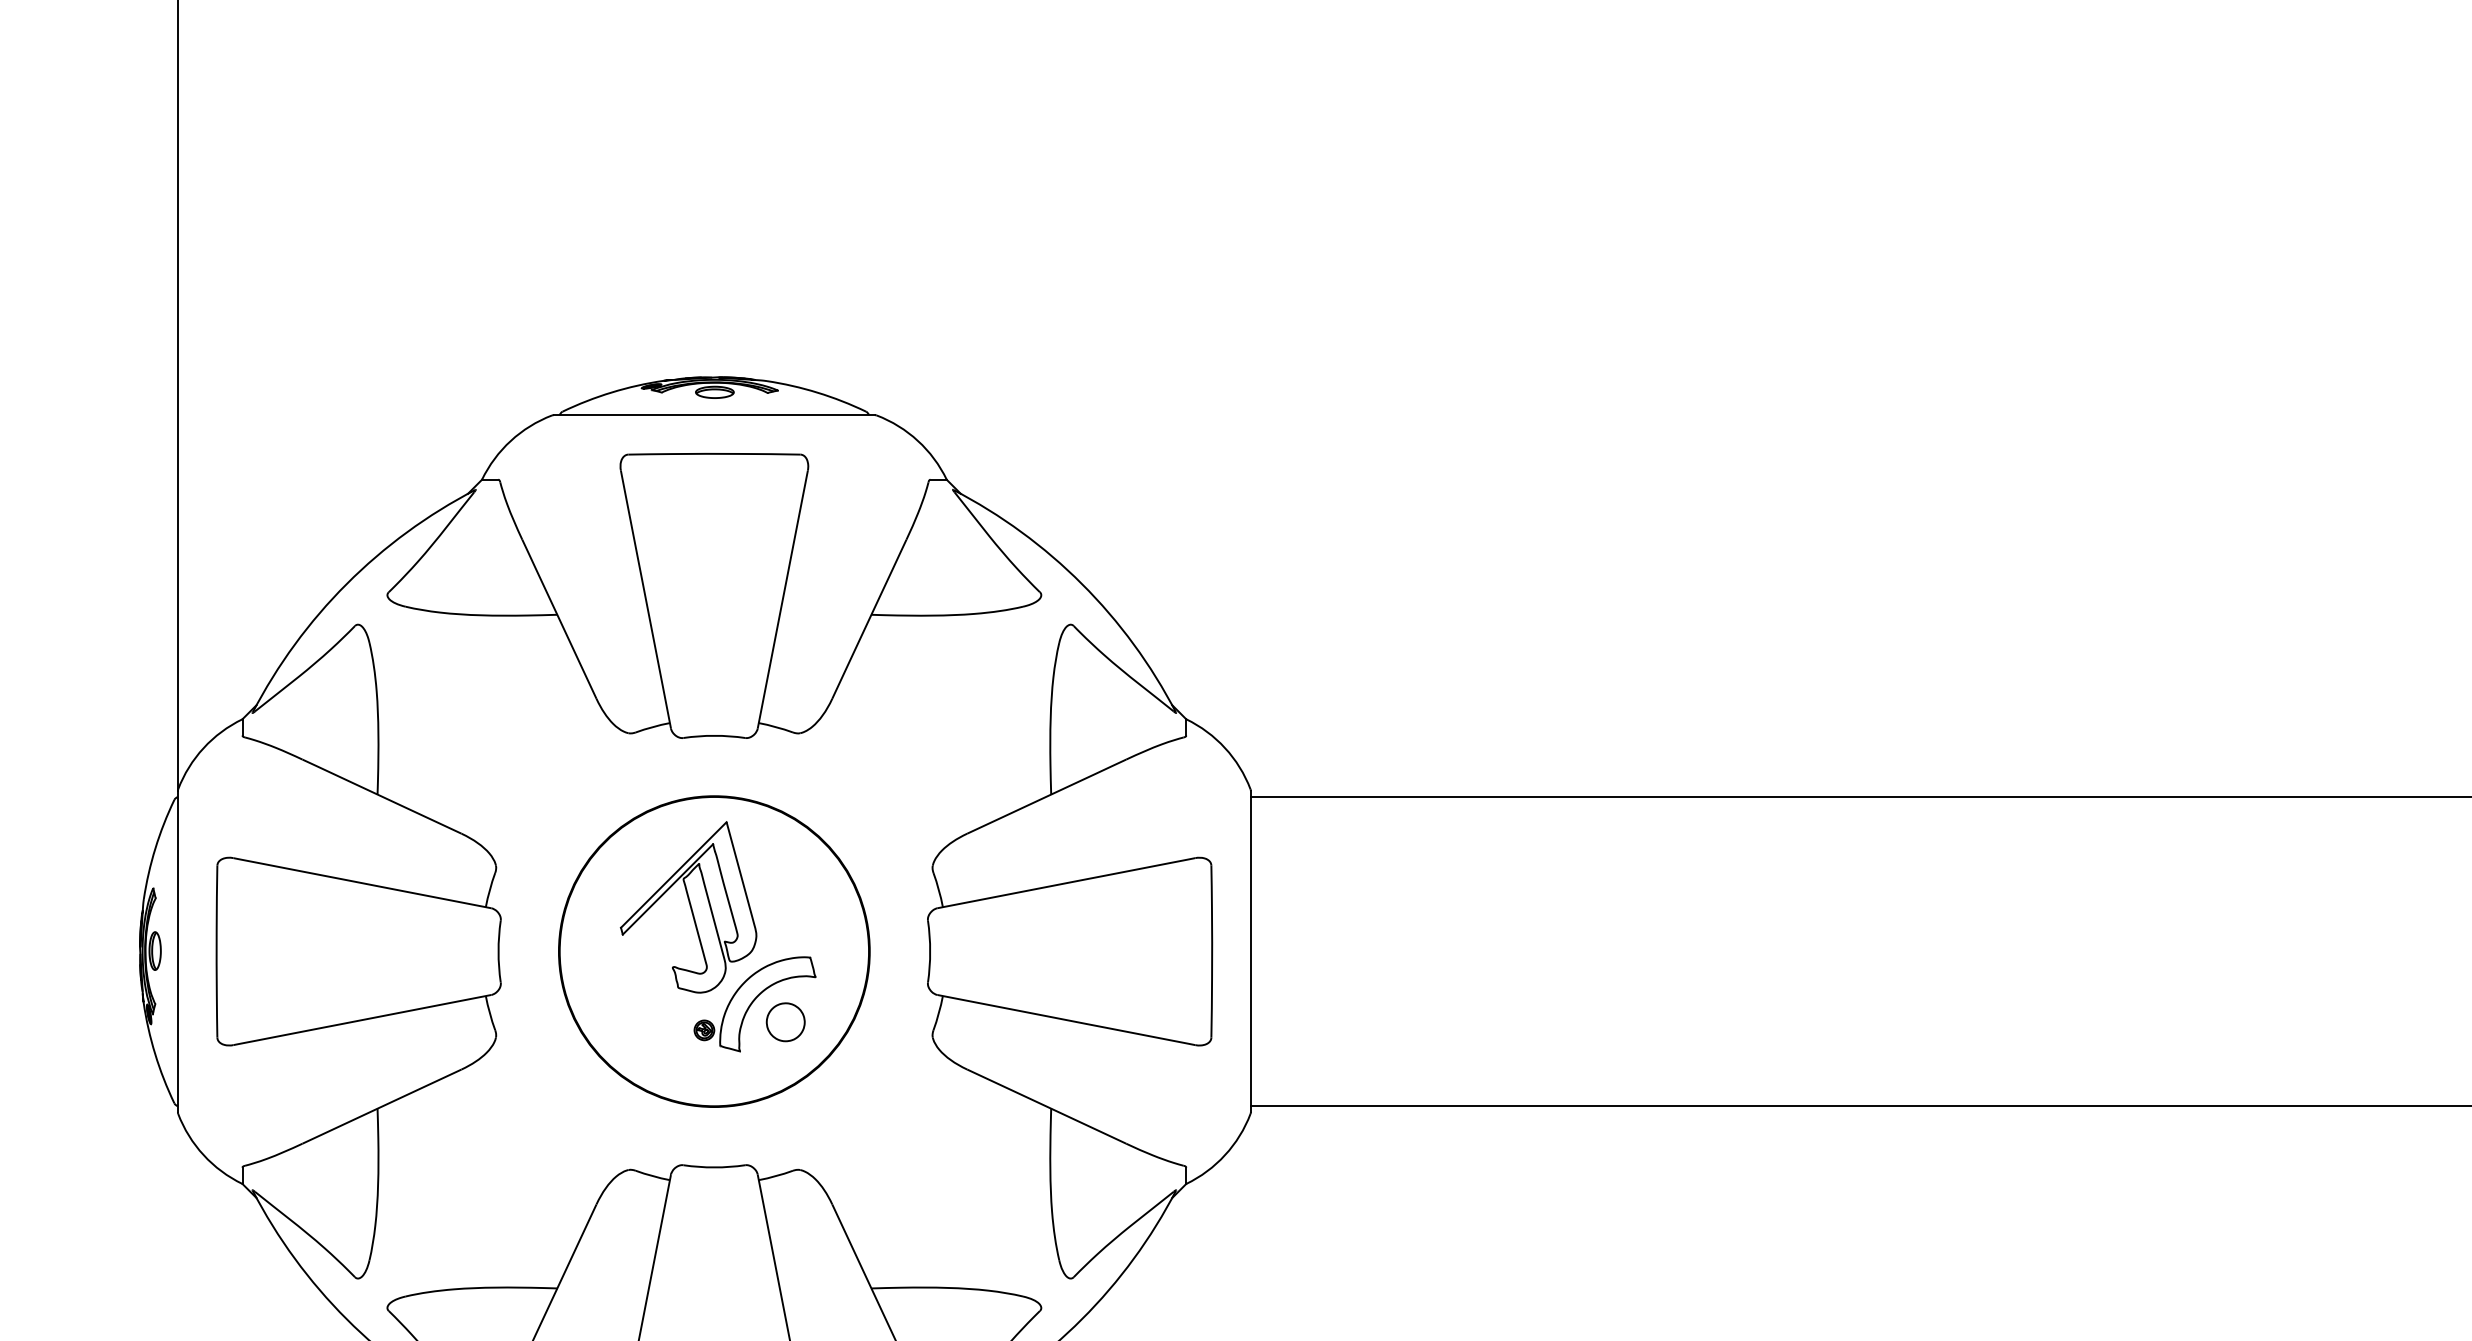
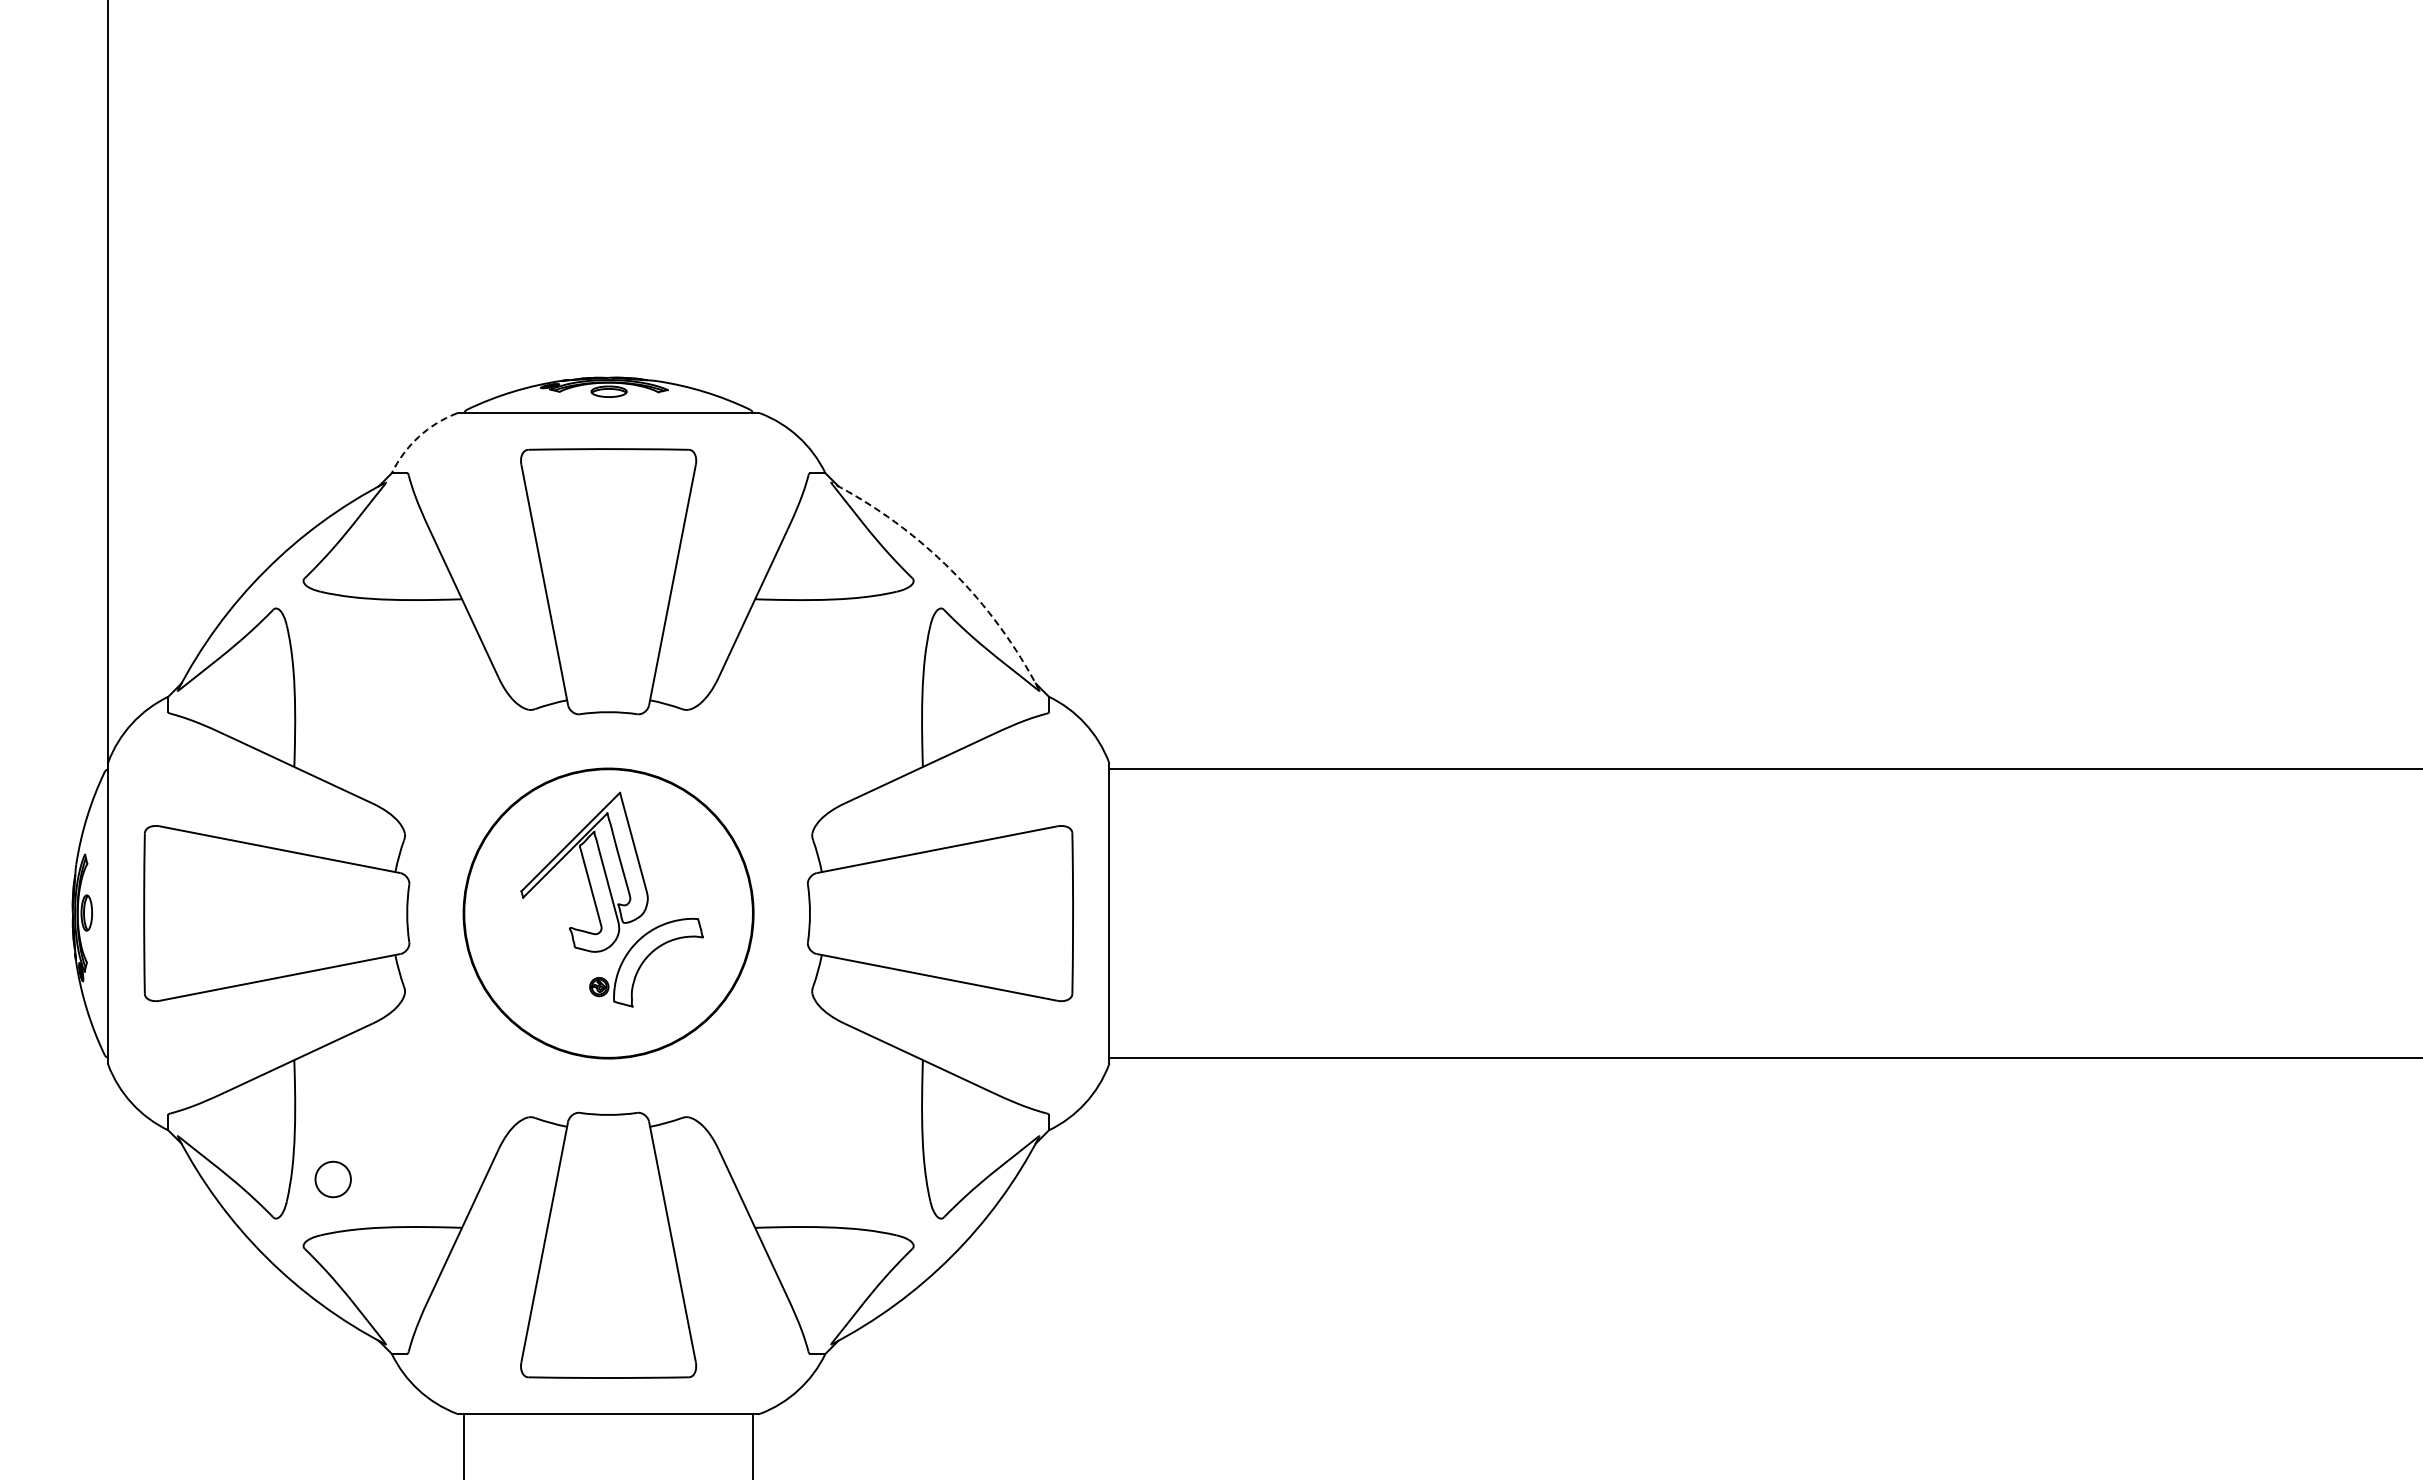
arc: (510, 441) -> (418, 437), solid -> dashed
arc: (1081, 583) -> (951, 570), solid -> dashed
part: (784, 1022) -> (332, 1179), moved

